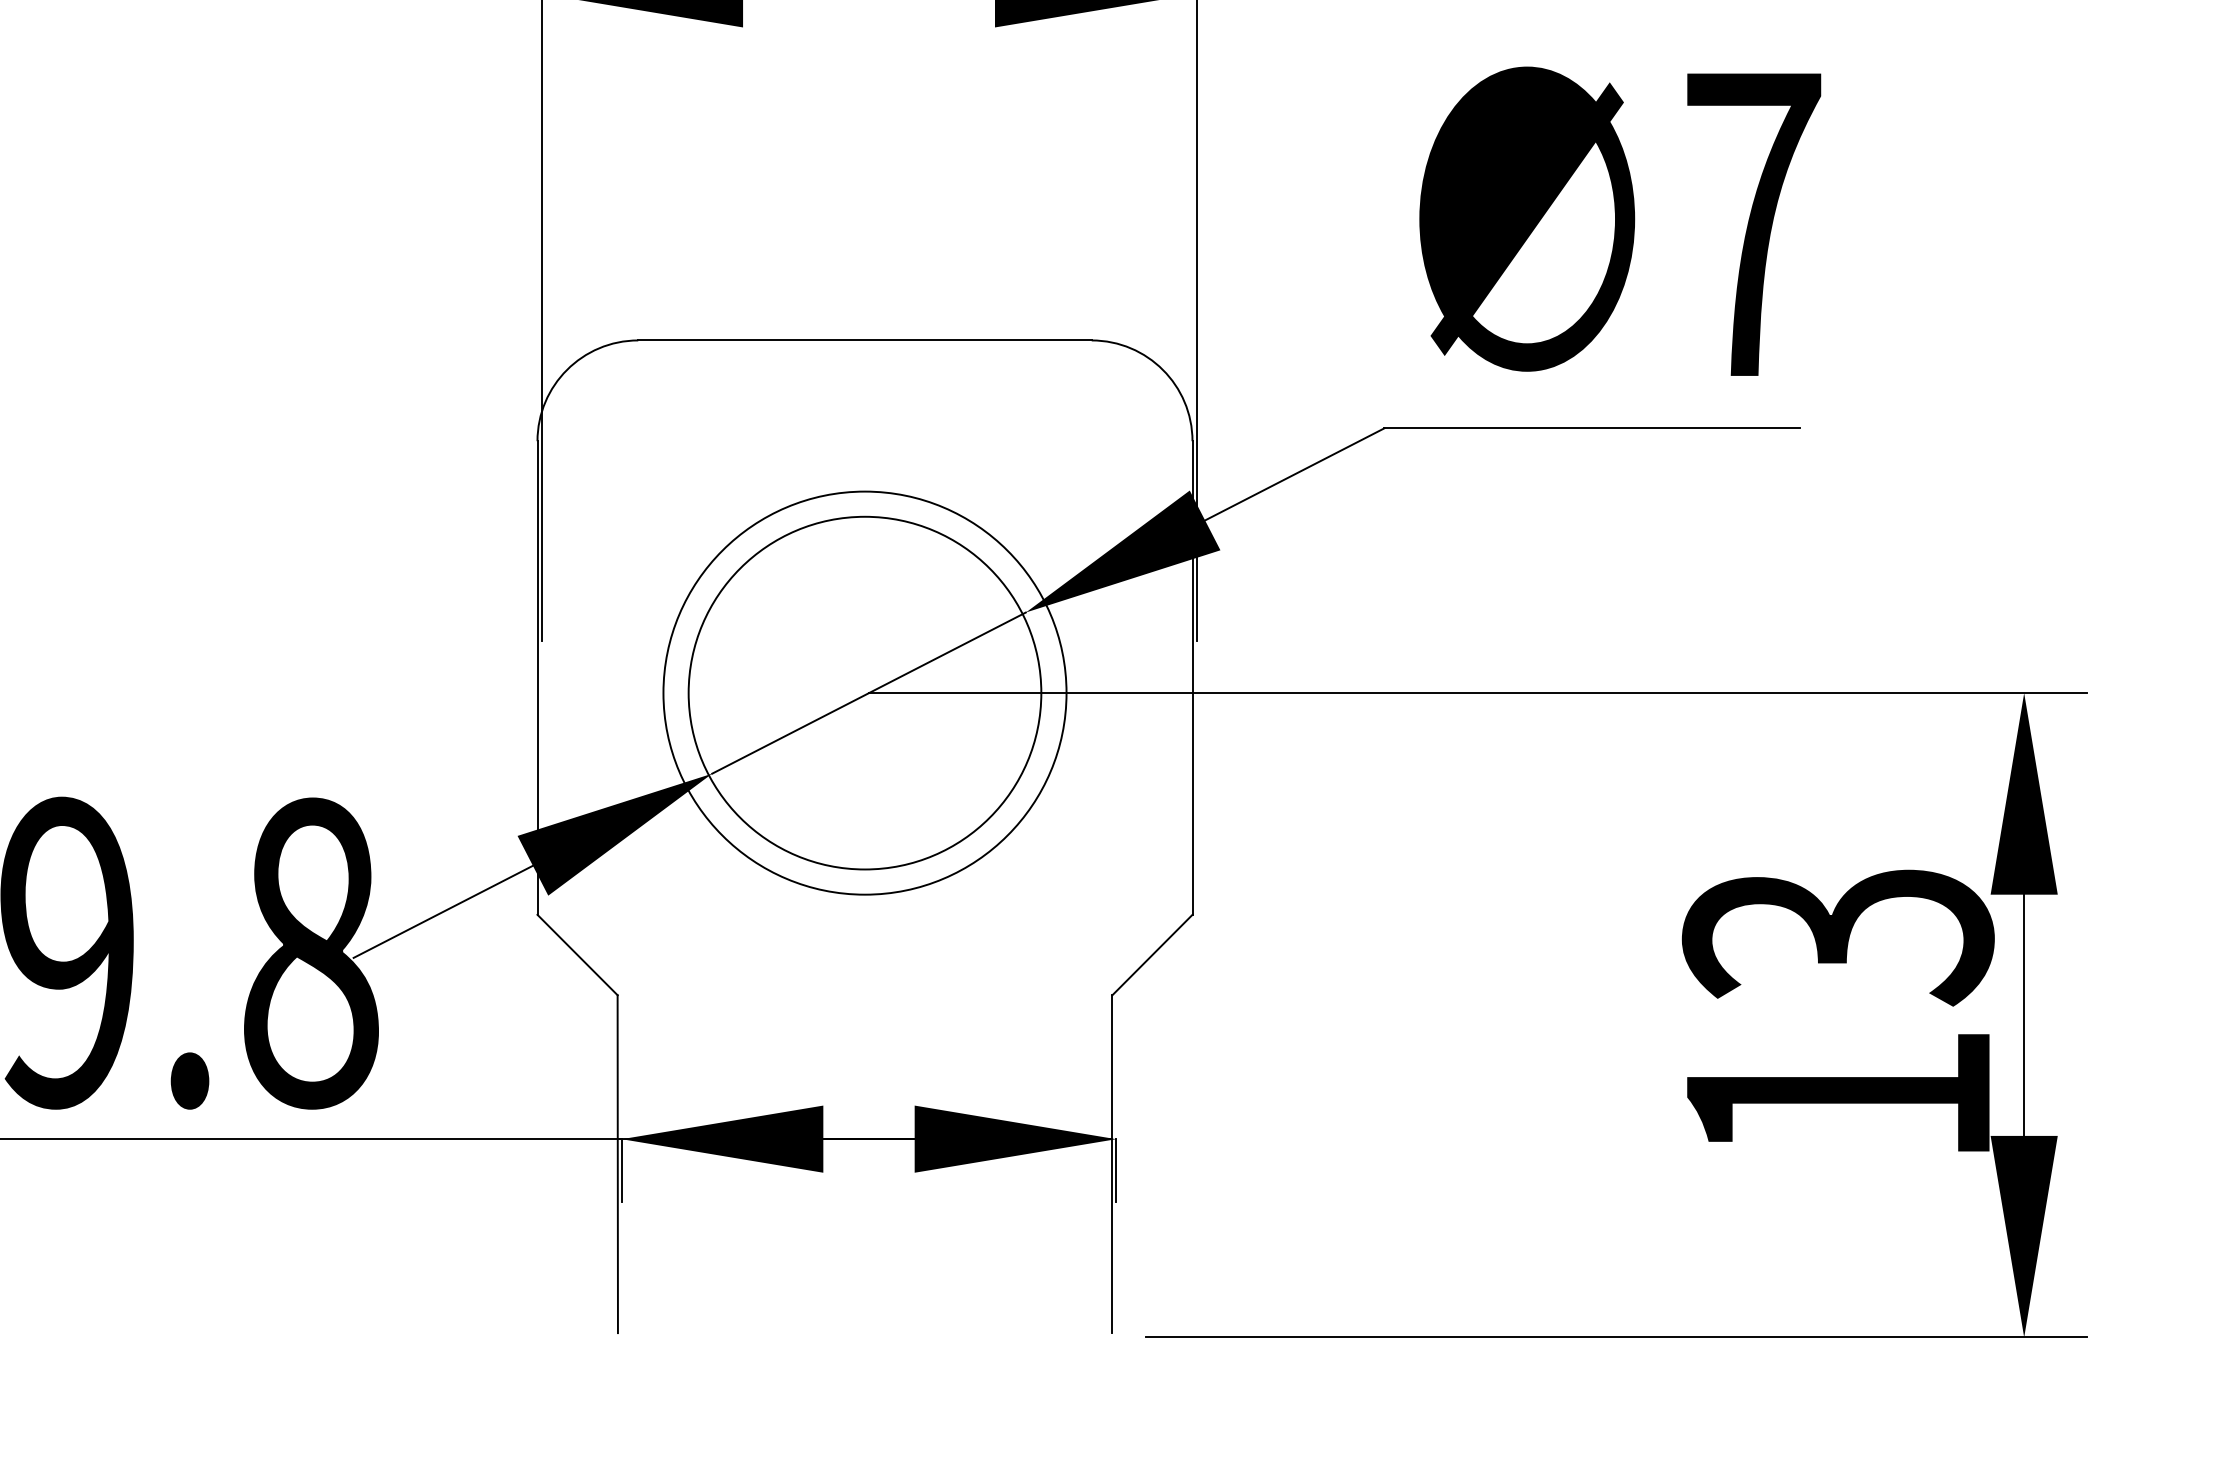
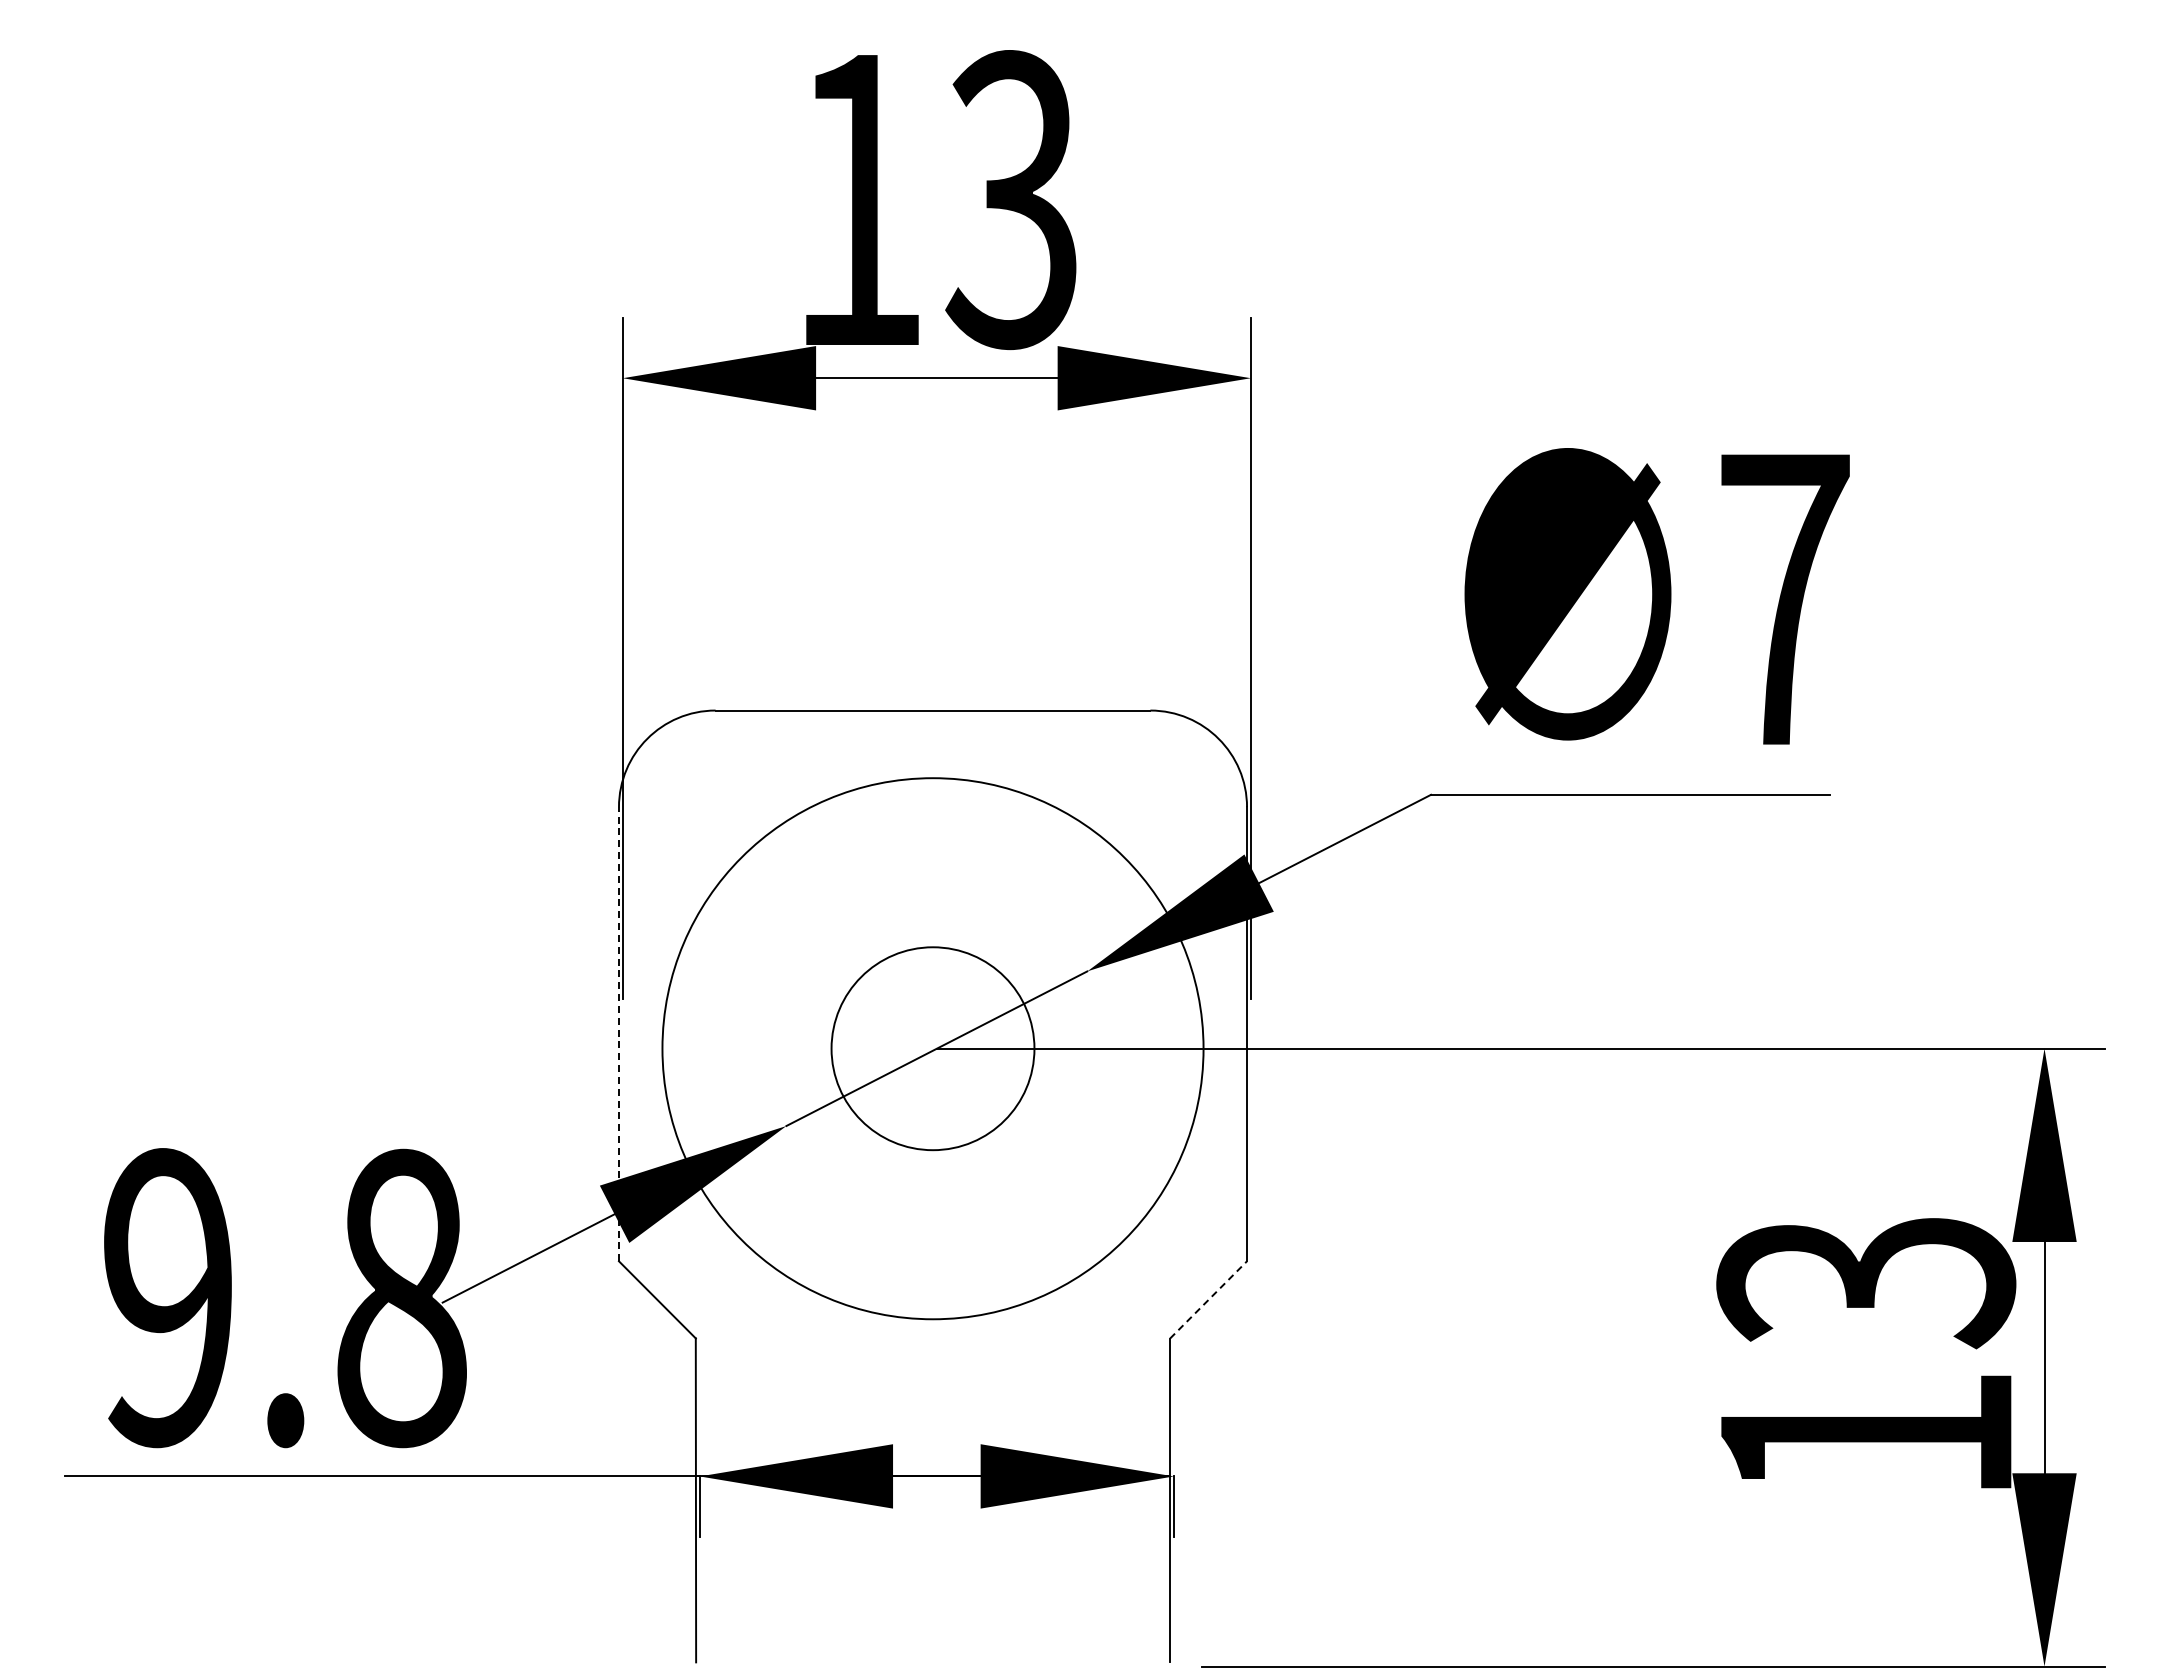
line: (537, 677) -> (618, 1033), solid -> dashed
circle: (864, 692) -> (932, 1048), size x0.6
circle: (864, 692) -> (932, 1048), size x1.4
line: (1152, 954) -> (1208, 1299), solid -> dashed

